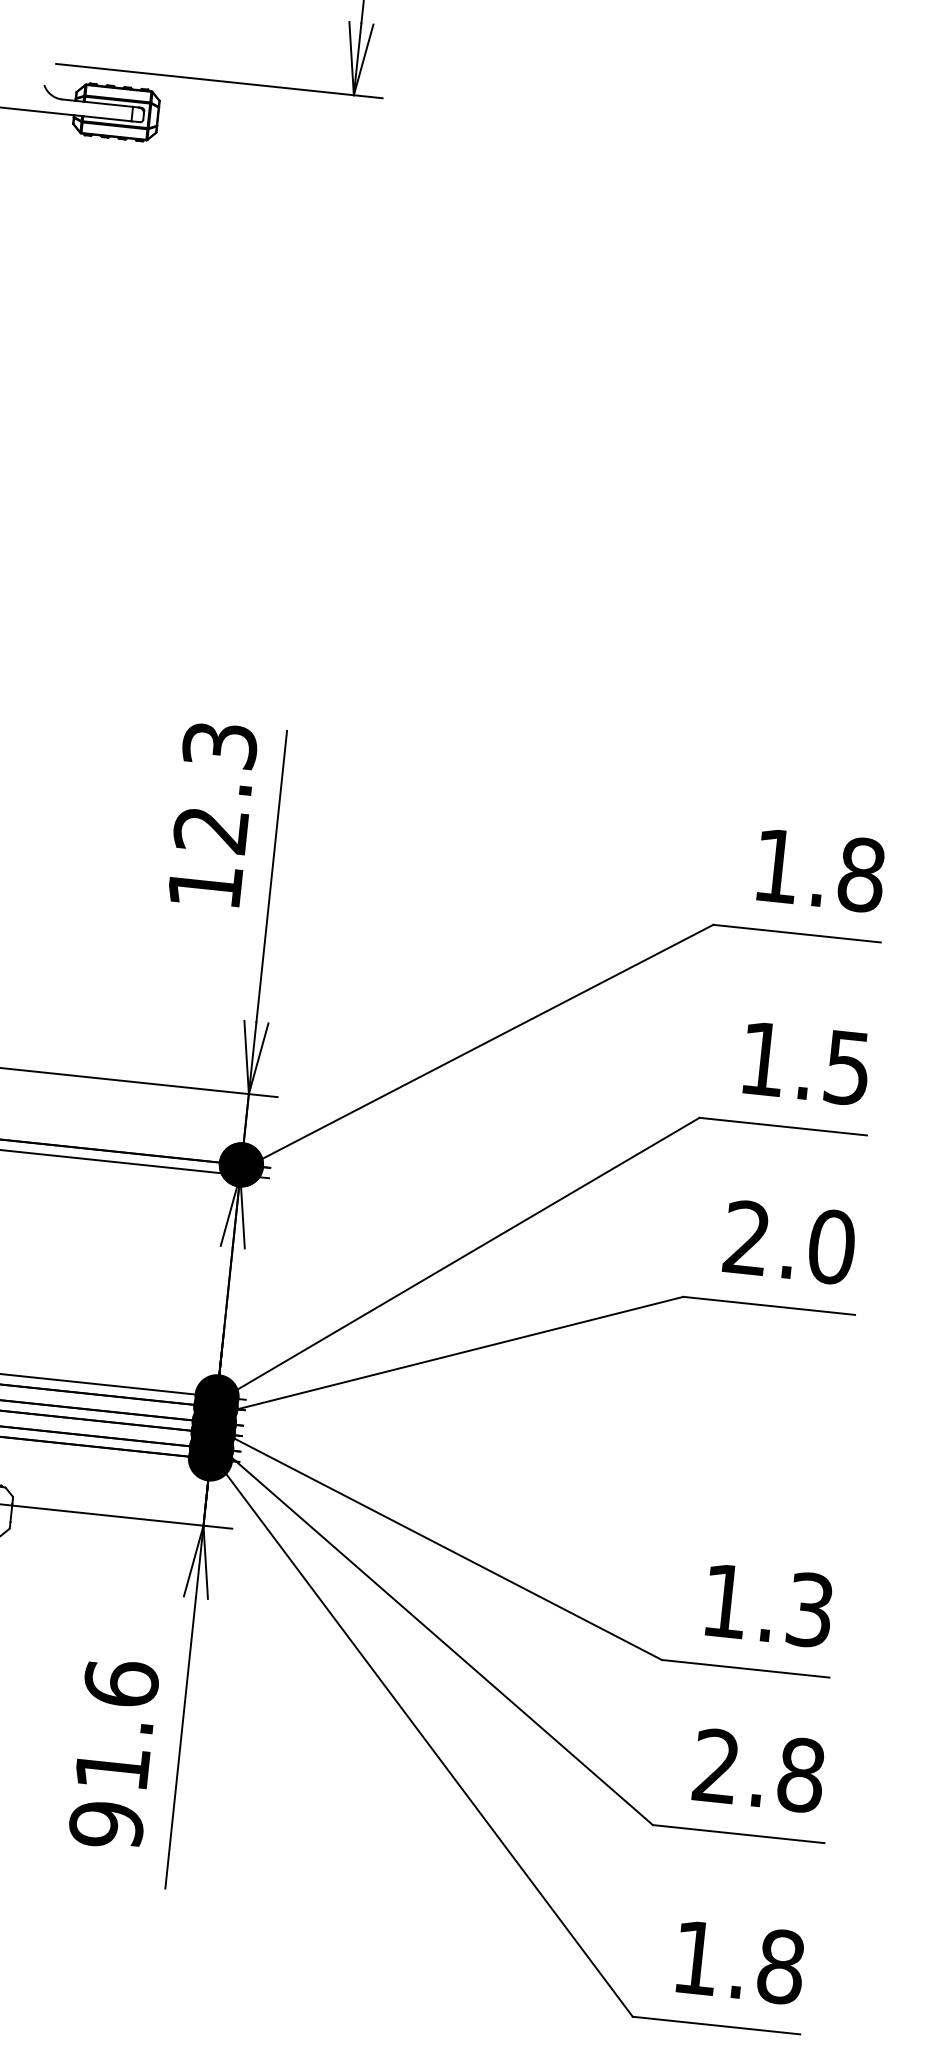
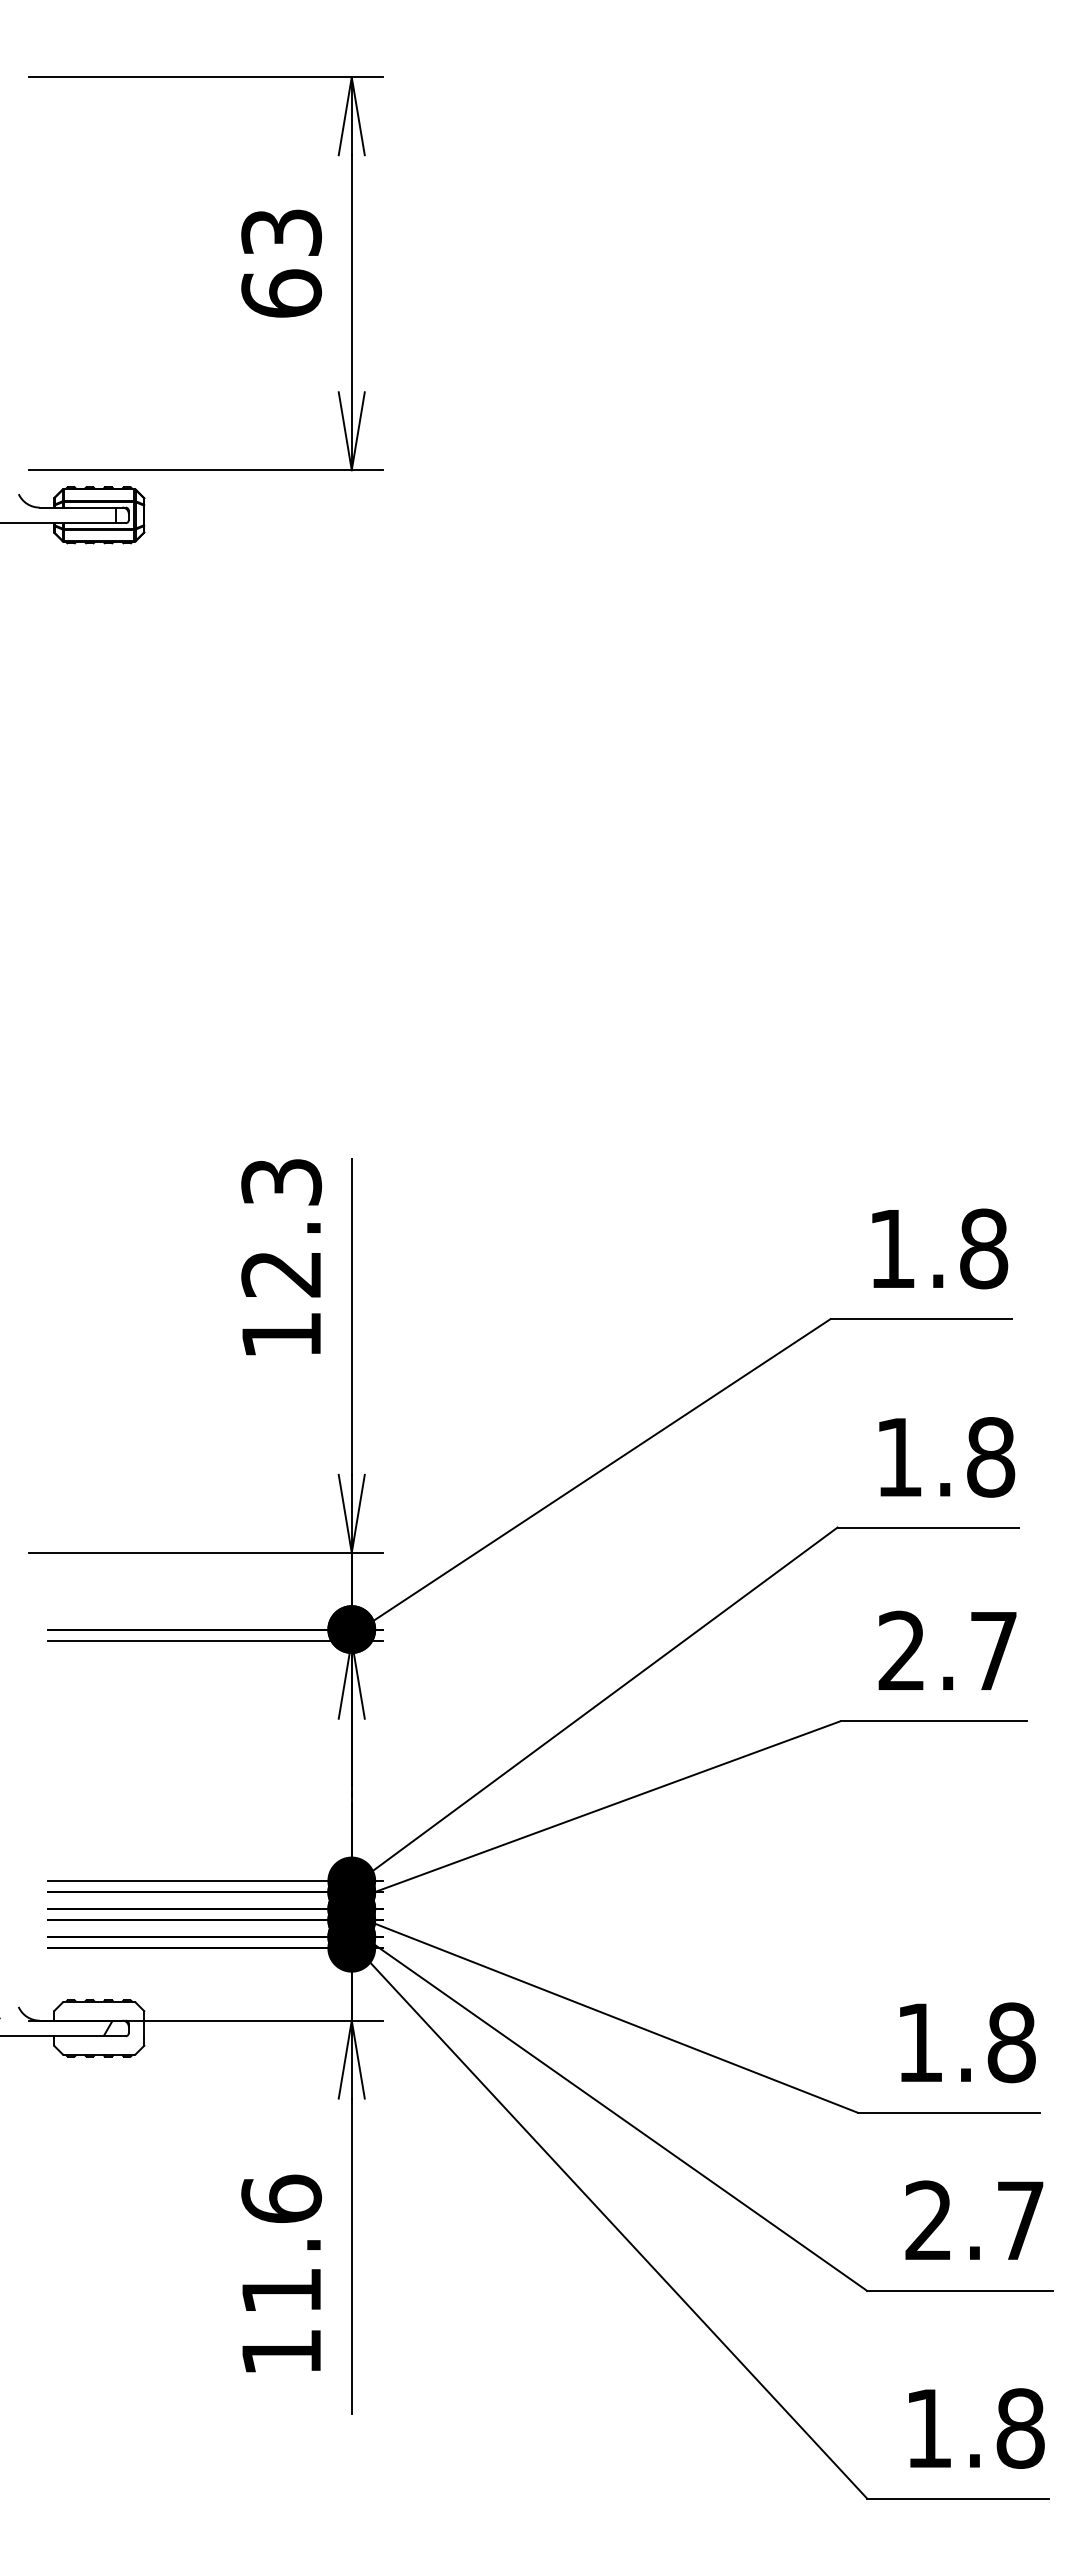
text: (848, 1068) -> (991, 1457), 1.5 -> 1.8
text: (831, 1246) -> (993, 1650), 2.0 -> 2.7
text: (810, 1609) -> (1011, 2042), 1.3 -> 1.8
text: (801, 1774) -> (1020, 2220), 2.8 -> 2.7
text: (106, 1825) -> (281, 2352), 91.6 -> 11.6

